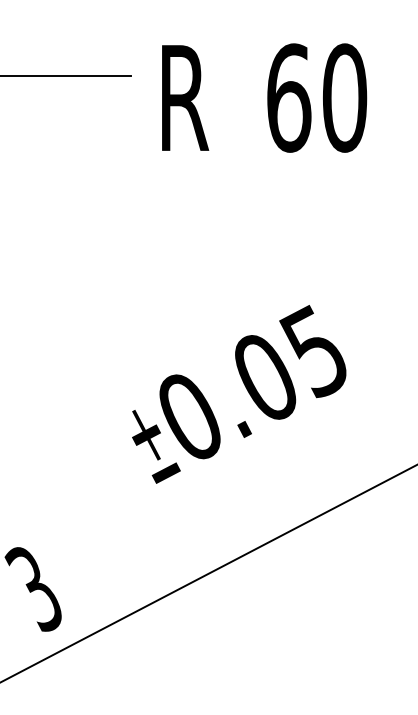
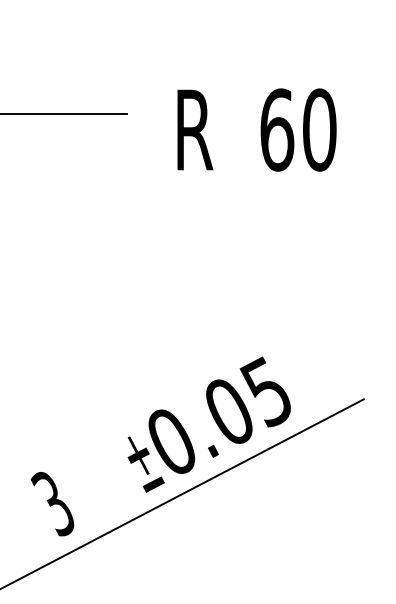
text: (185, 97) -> (195, 129), moved
text: (316, 97) -> (298, 129), moved
text: (238, 394) -> (208, 424), moved

